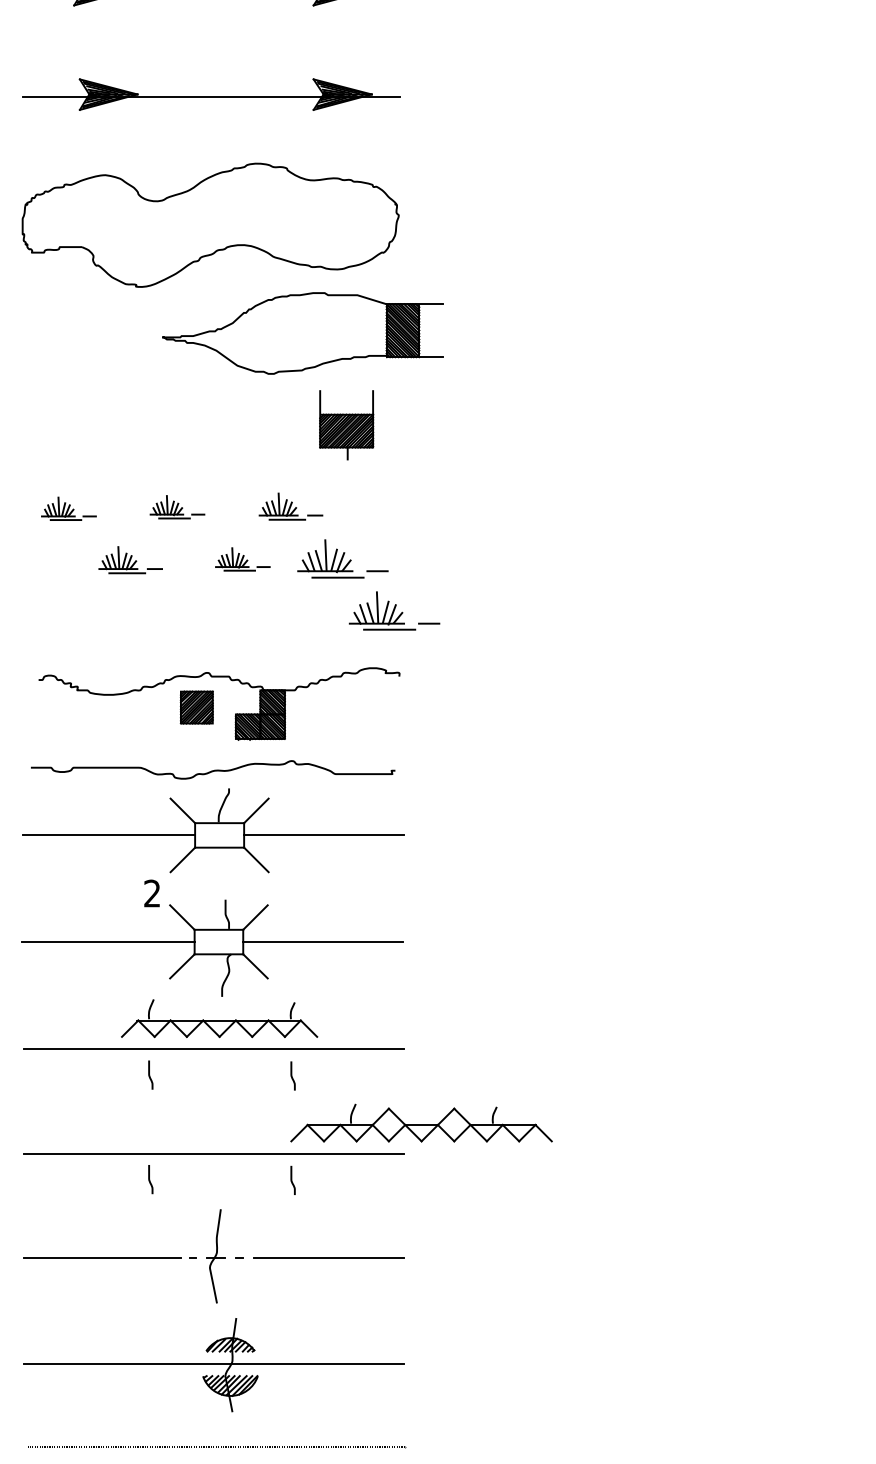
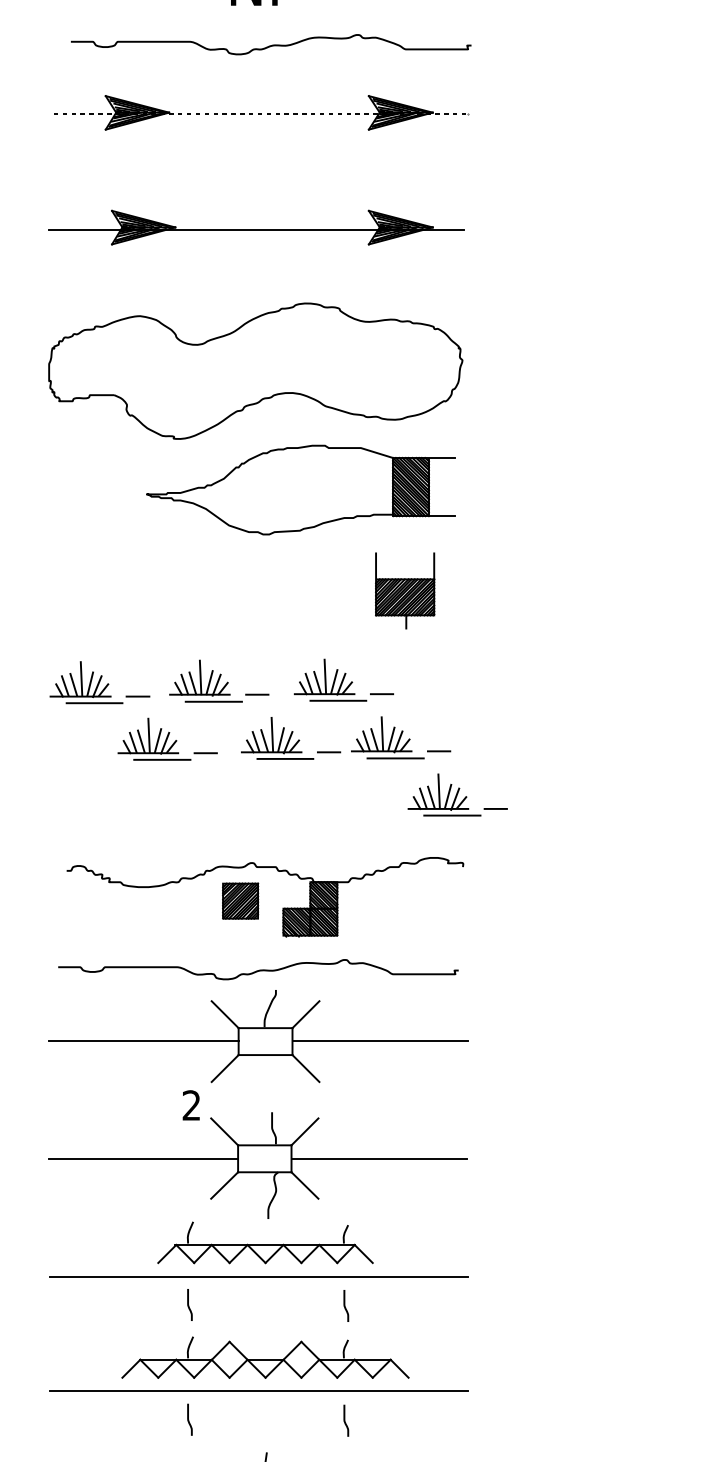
part: (302, 333) -> (300, 490), moved
part: (177, 506) -> (219, 680), size x1.67
part: (290, 506) -> (343, 680), size x1.43
part: (68, 508) -> (99, 682), size x1.67
part: (130, 559) -> (167, 738), size x1.43
part: (242, 559) -> (290, 738), size x1.67
part: (421, 1122) -> (265, 1357), moved

